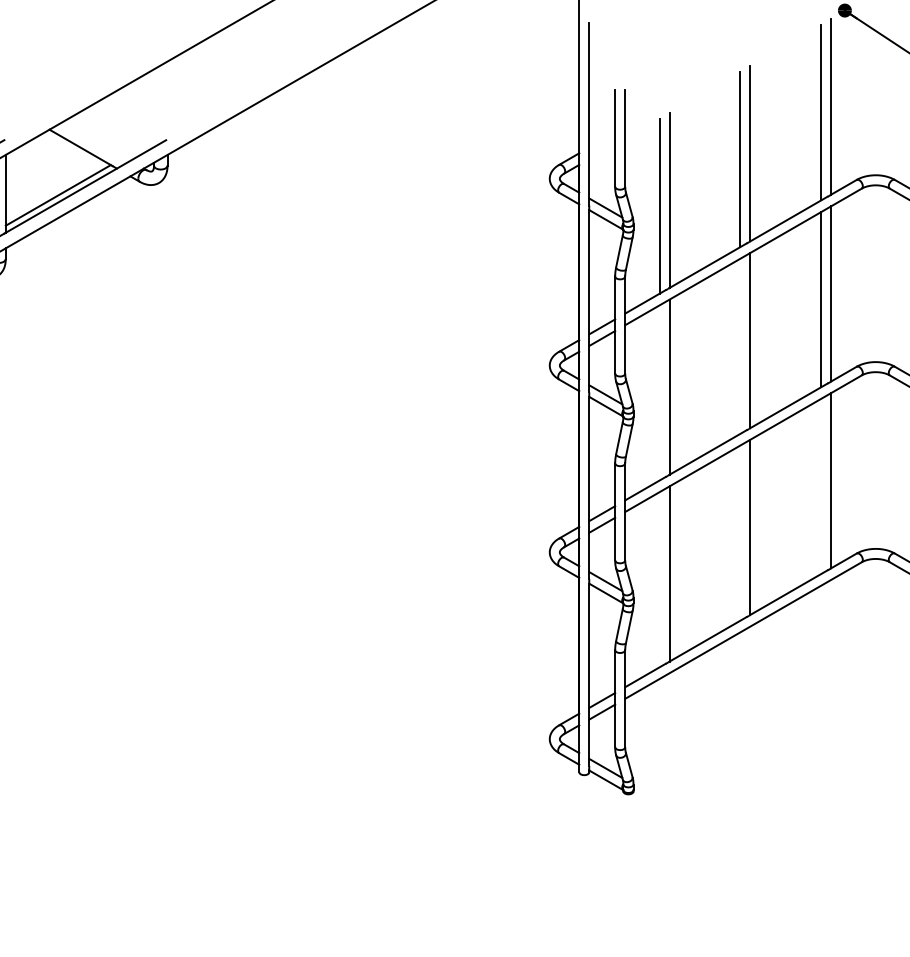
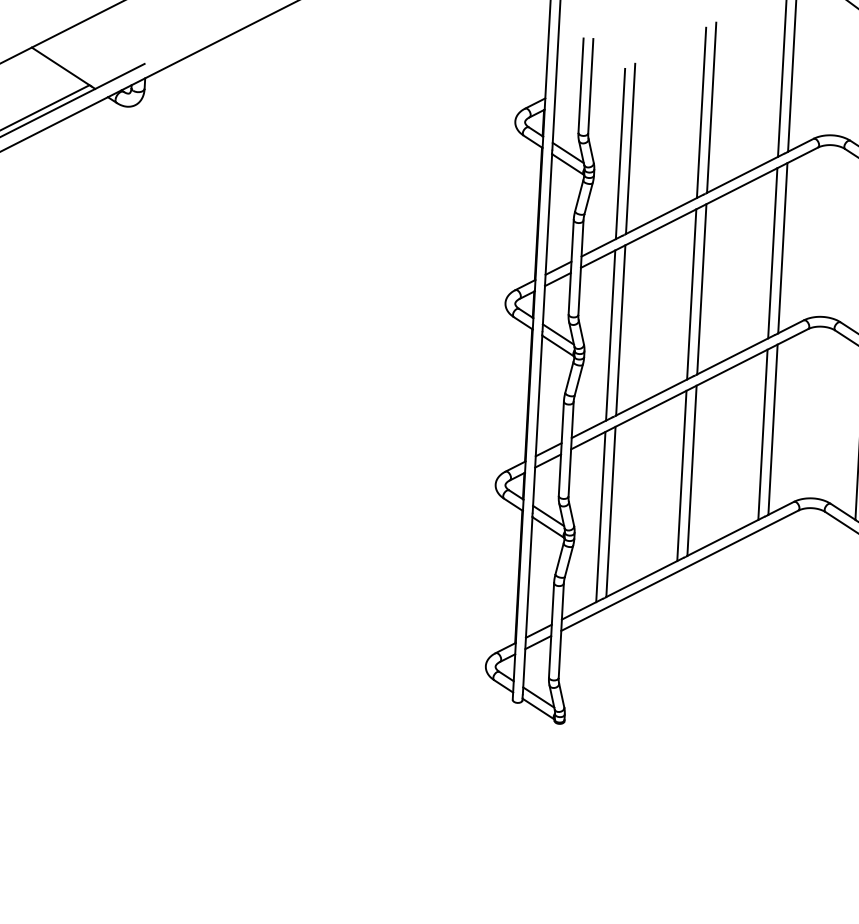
line: (740, 345) -> (691, 293), added
line: (659, 392) -> (610, 335), added
line: (821, 486) -> (763, 434), added
line: (740, 532) -> (682, 475), added
line: (659, 579) -> (600, 516), added

